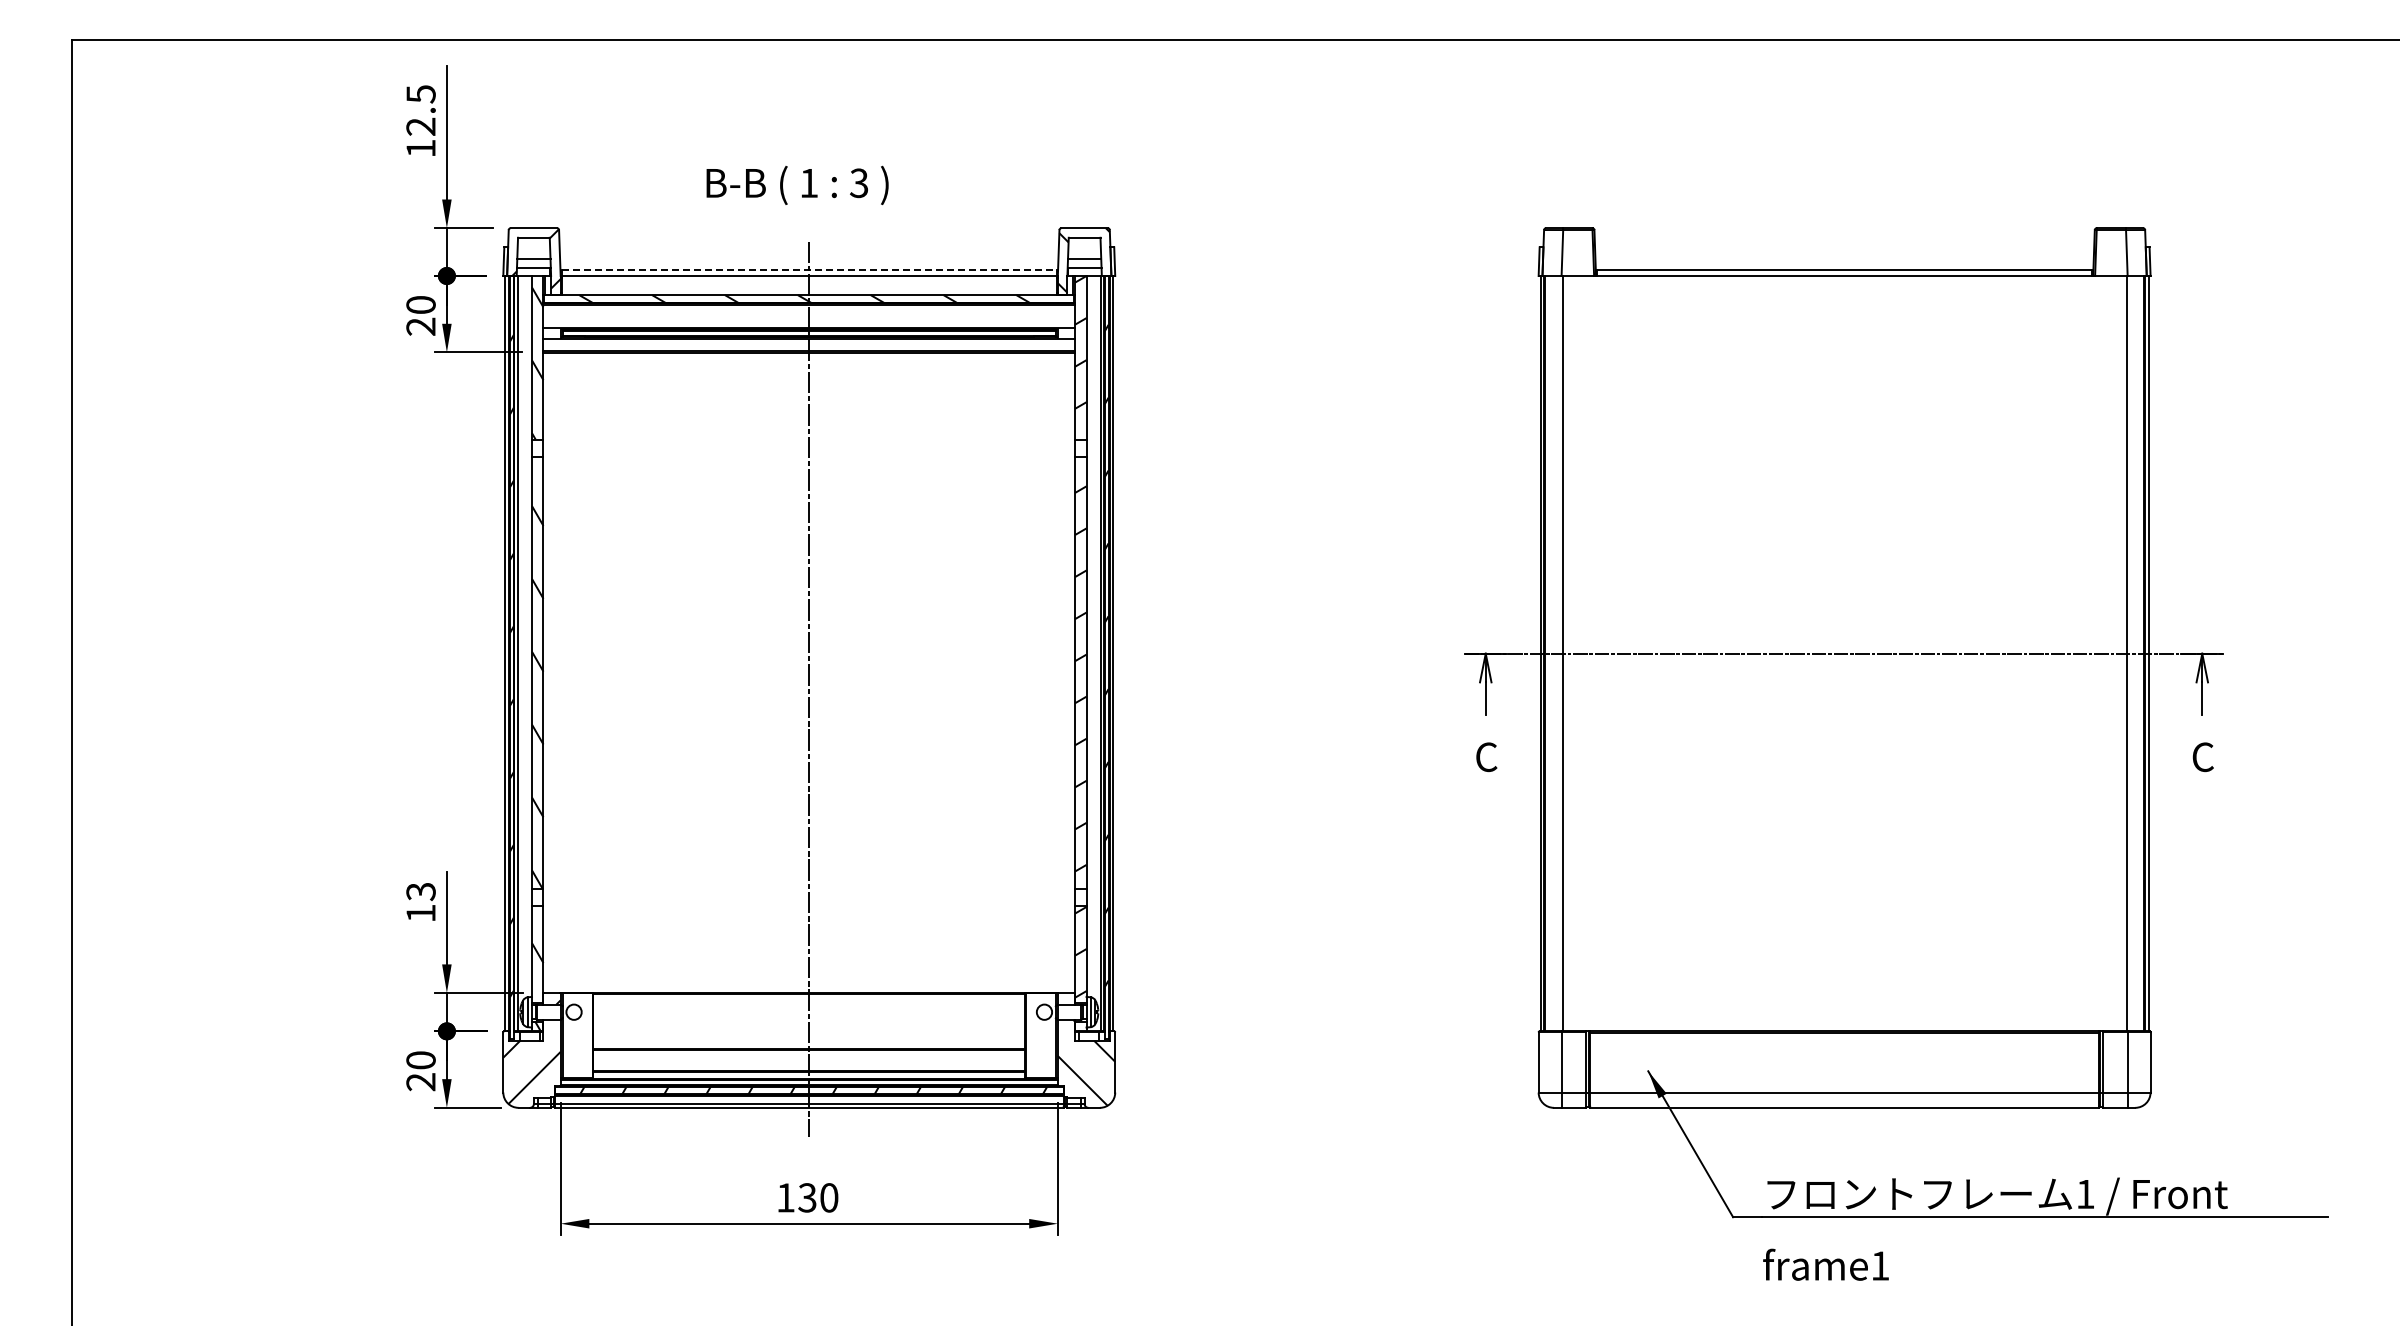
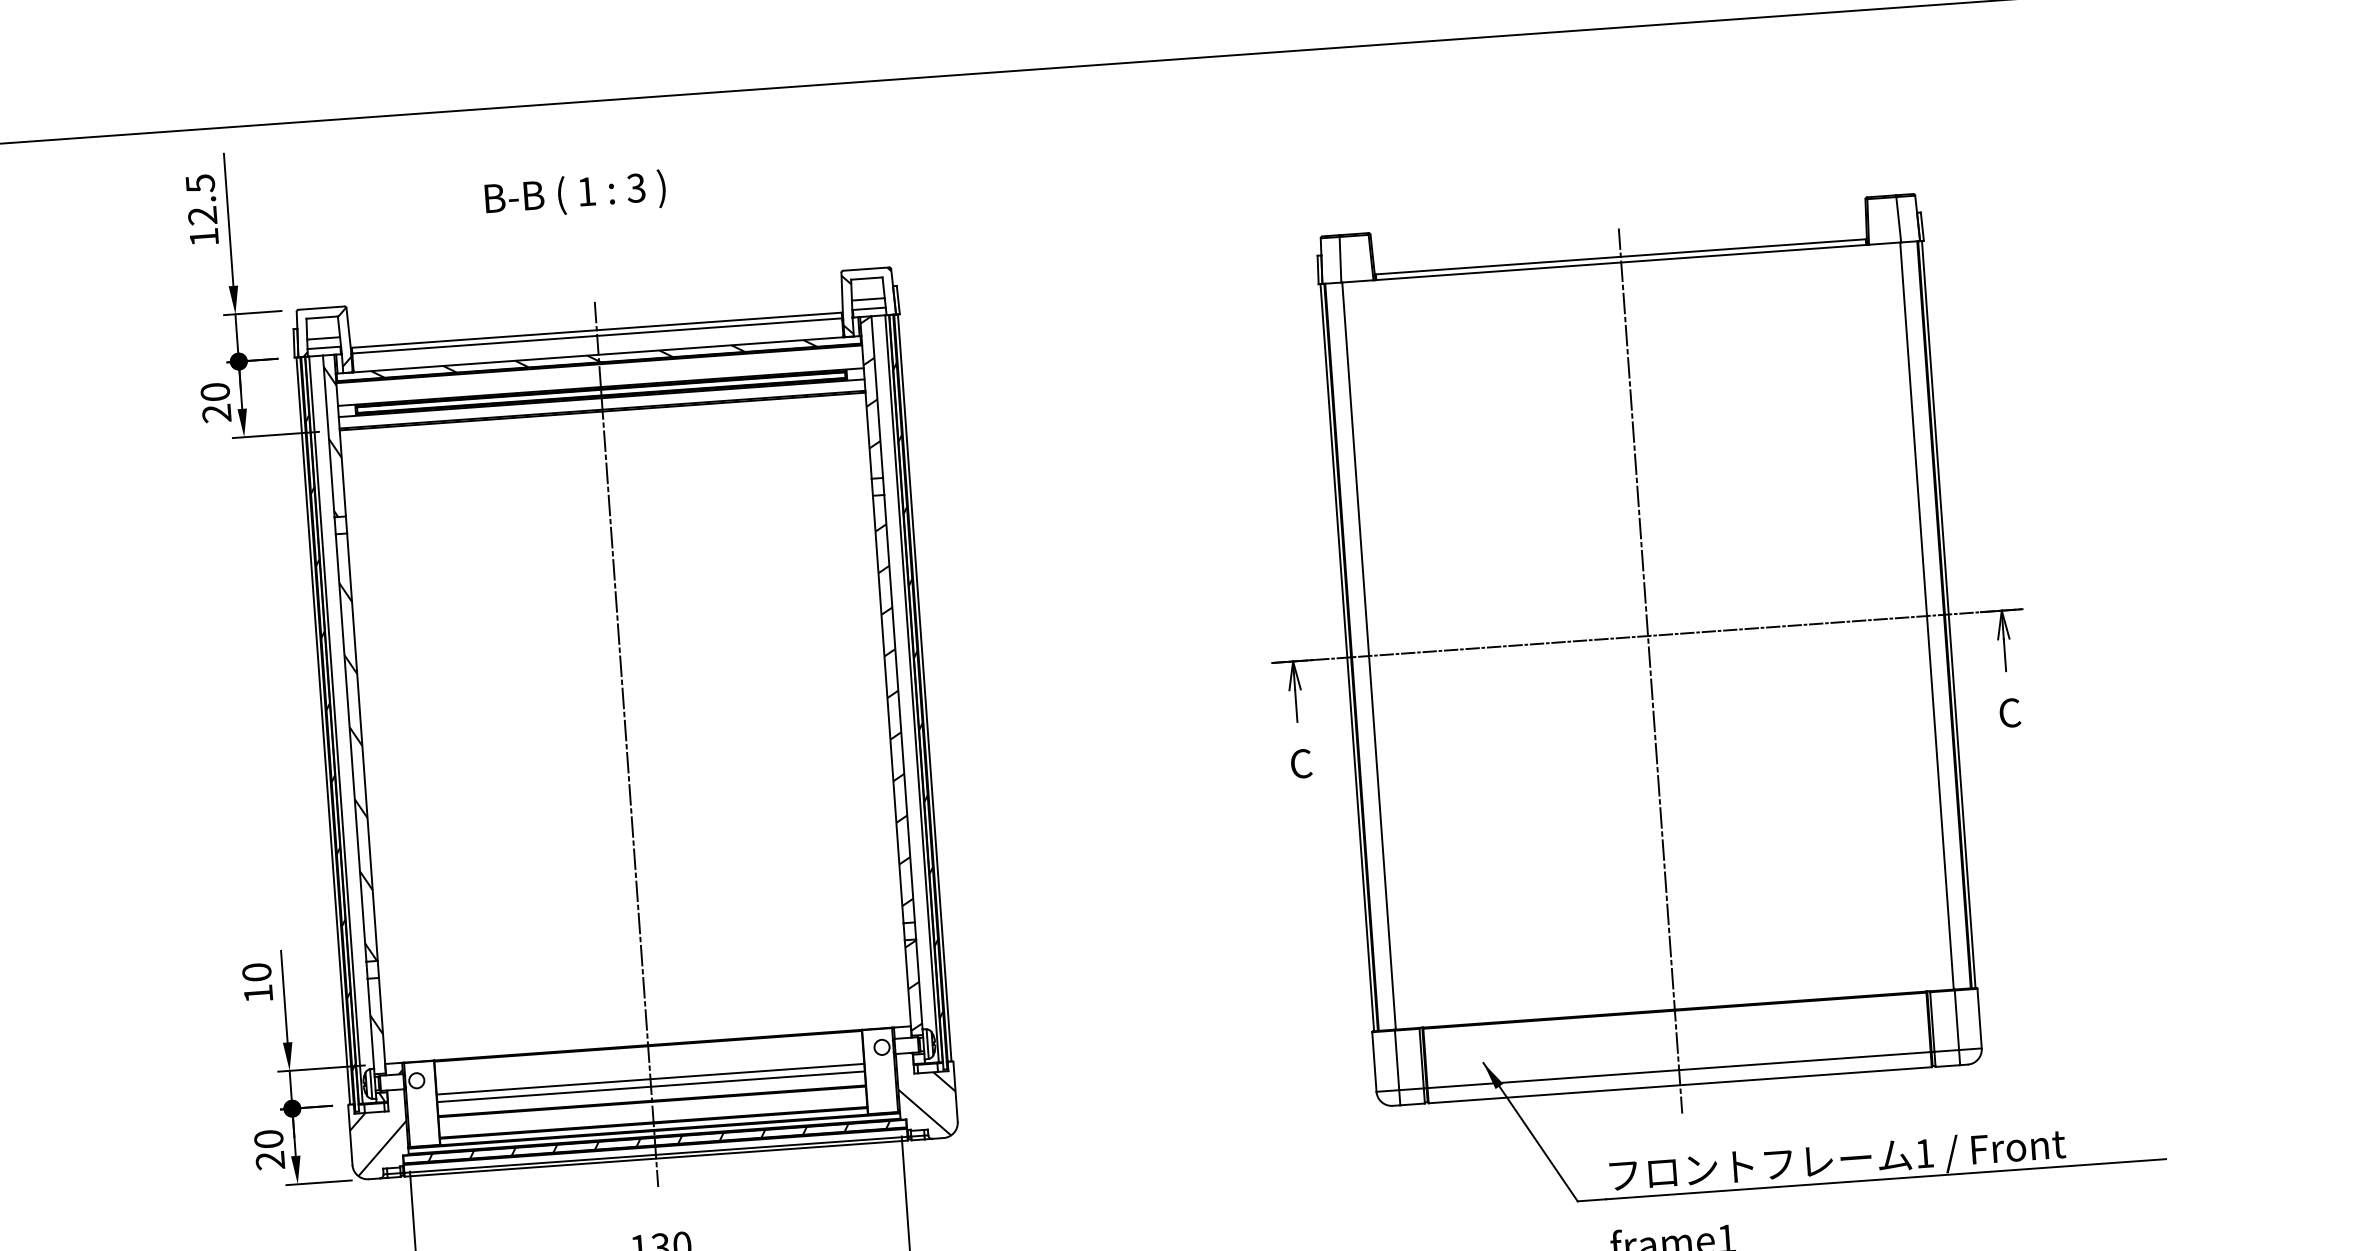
text: (797, 185) -> (575, 194), moved
line: (809, 270) -> (597, 330), dashed -> solid
line: (1844, 688) -> (1650, 670), added
text: (420, 891) -> (256, 972), 13 -> 10
line: (809, 1027) -> (650, 1079), added
line: (809, 1035) -> (651, 1087), added

